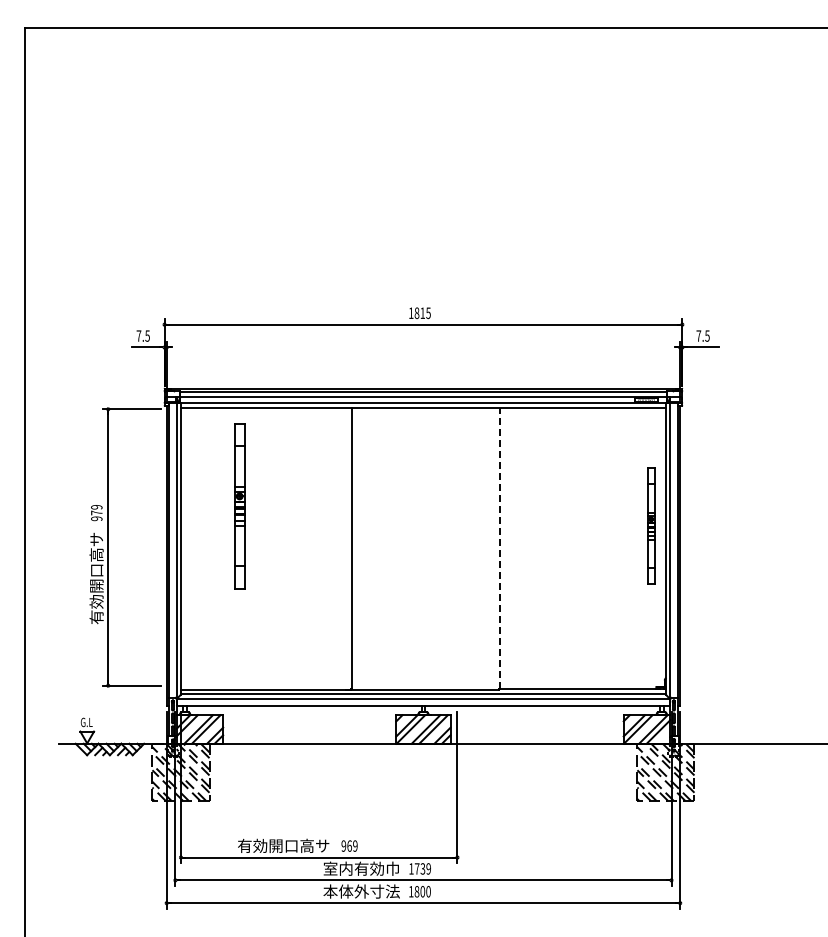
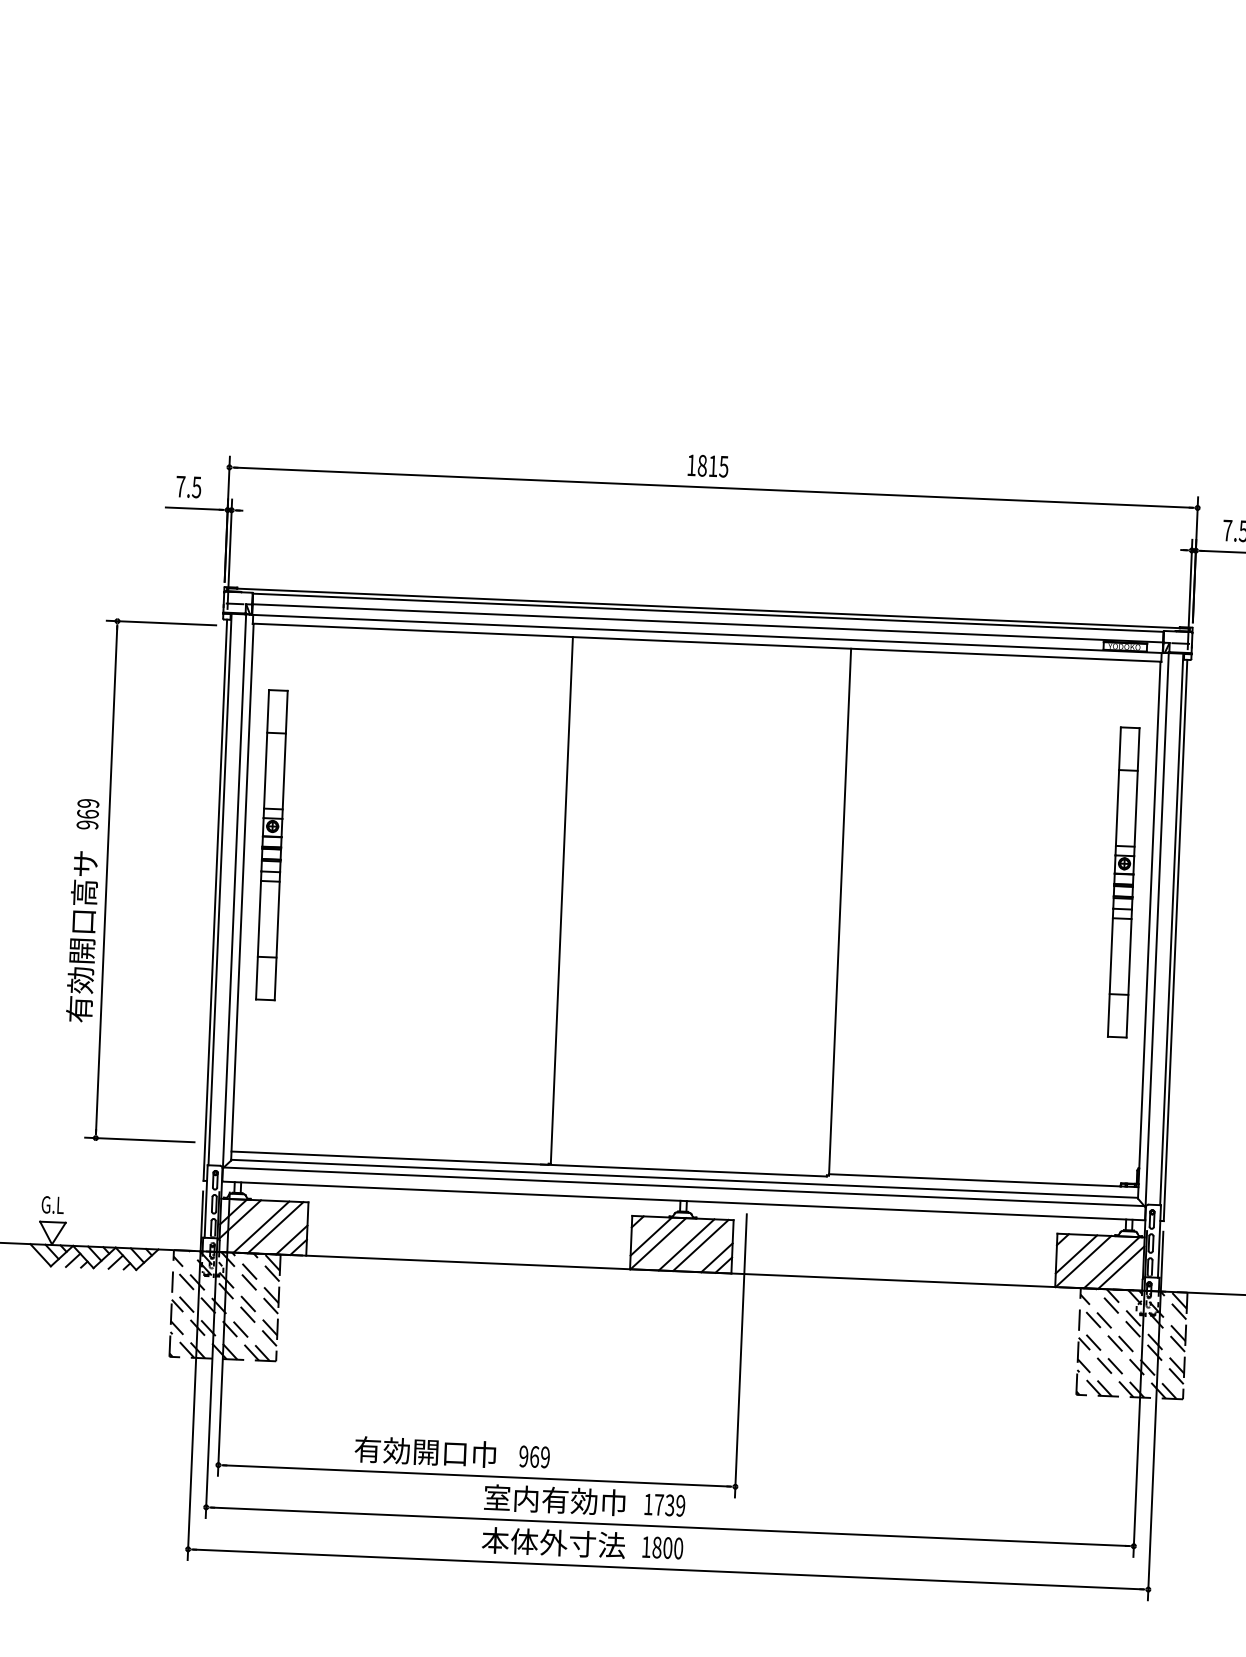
part: (239, 506) -> (271, 845), moved
text: (96, 512) -> (87, 813), 979 -> 969
part: (650, 526) -> (1122, 882), size x1.43
line: (500, 548) -> (840, 912), dashed -> solid
text: (283, 845) -> (411, 1450), 有効開口高サ -> 有効開口巾

